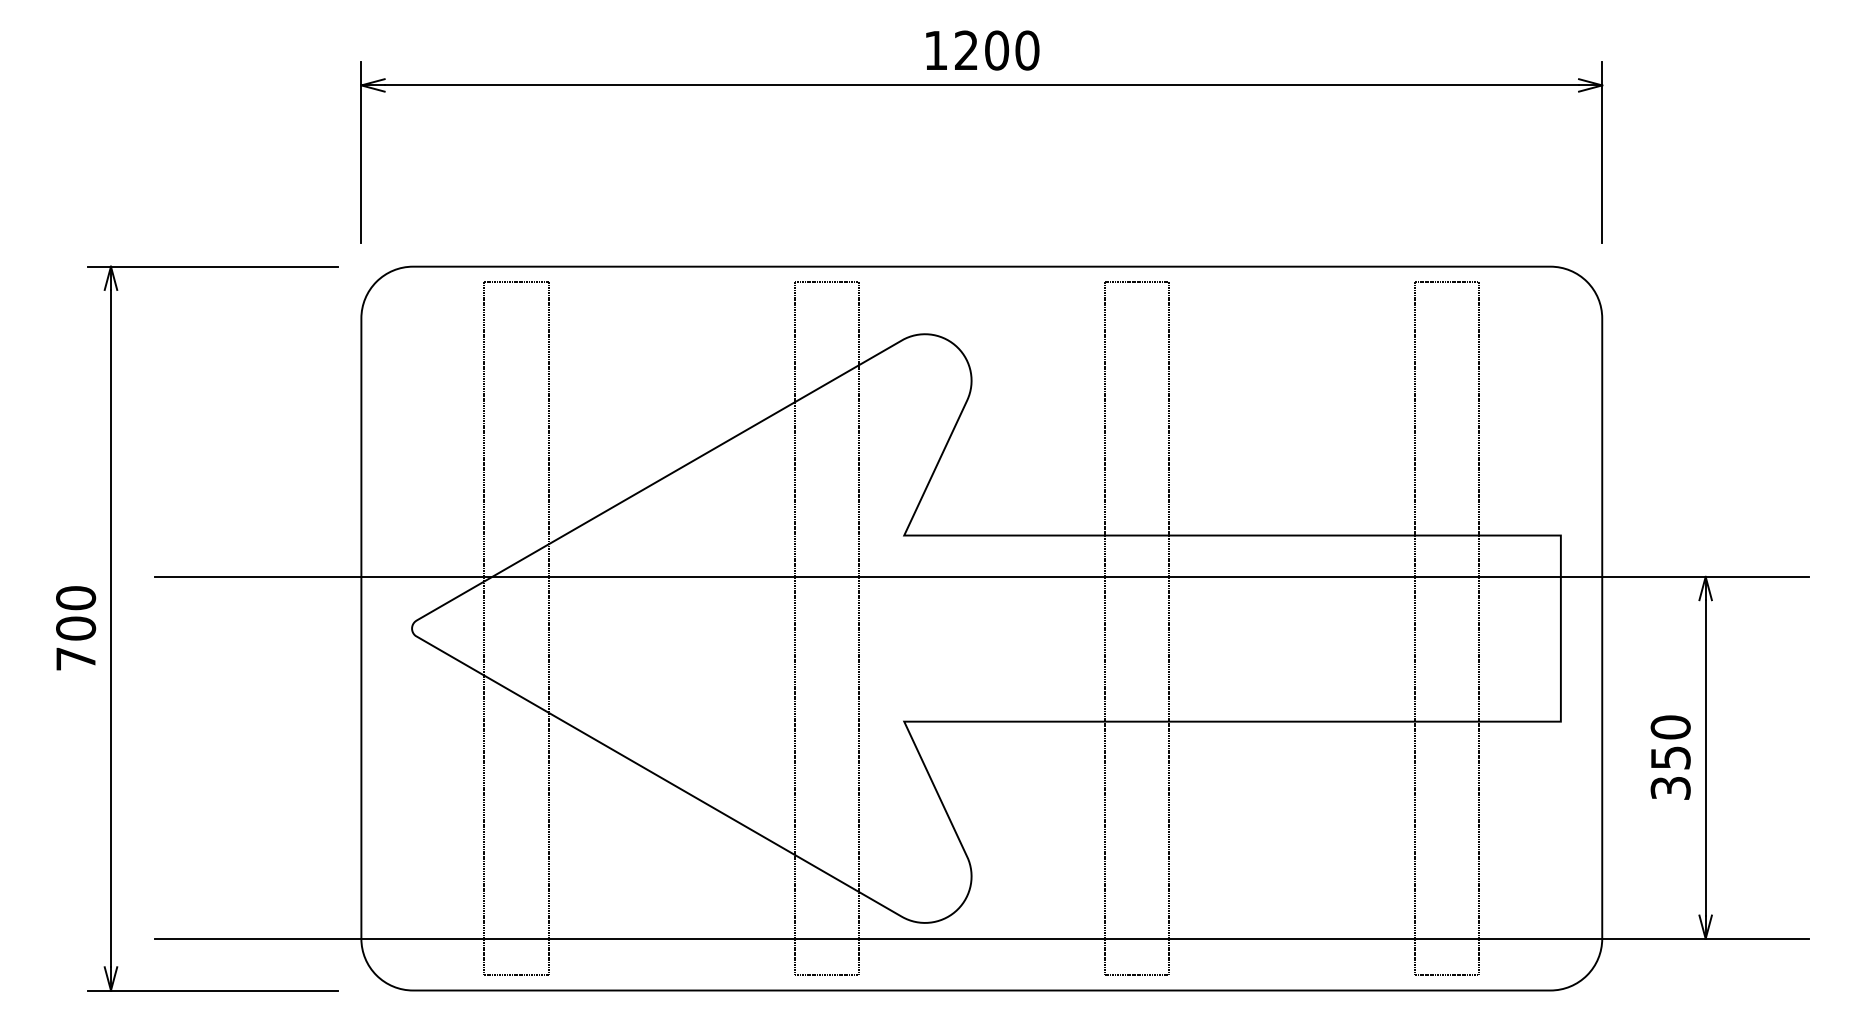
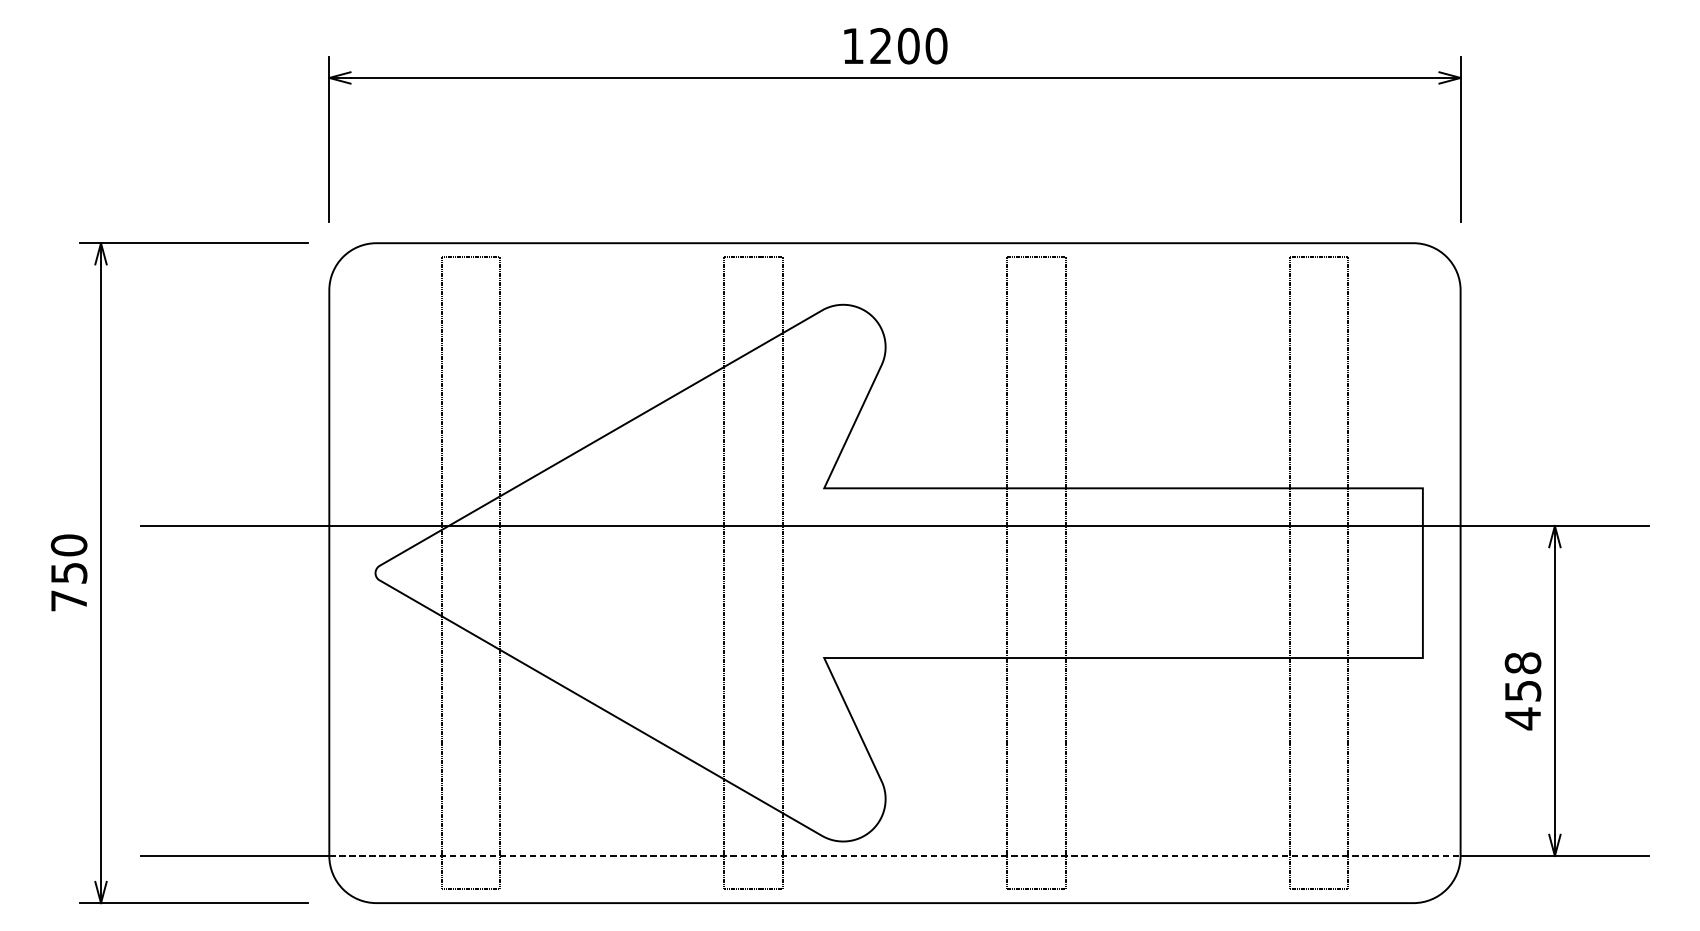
text: (76, 628) -> (69, 573), 700 -> 750
text: (1670, 758) -> (1522, 691), 350 -> 458
line: (982, 938) -> (895, 855), solid -> dashed

